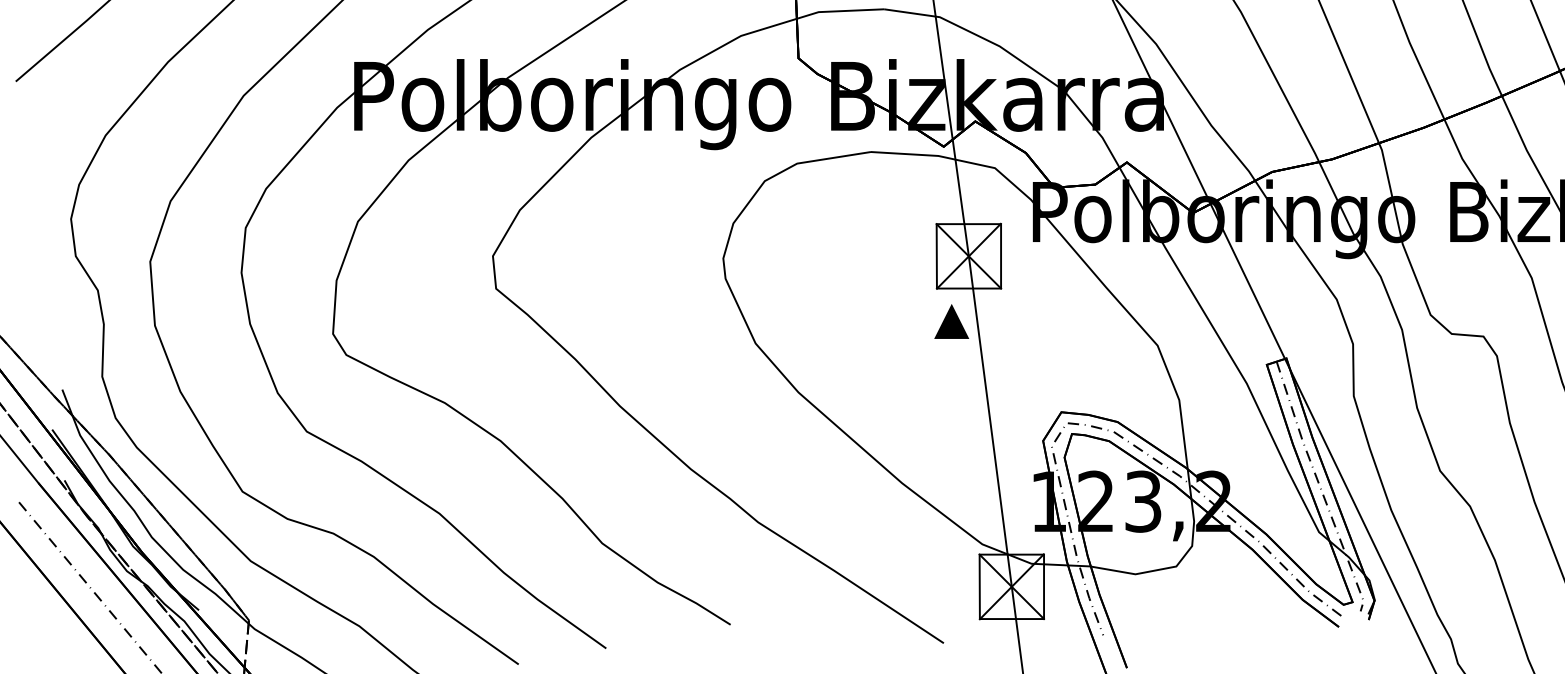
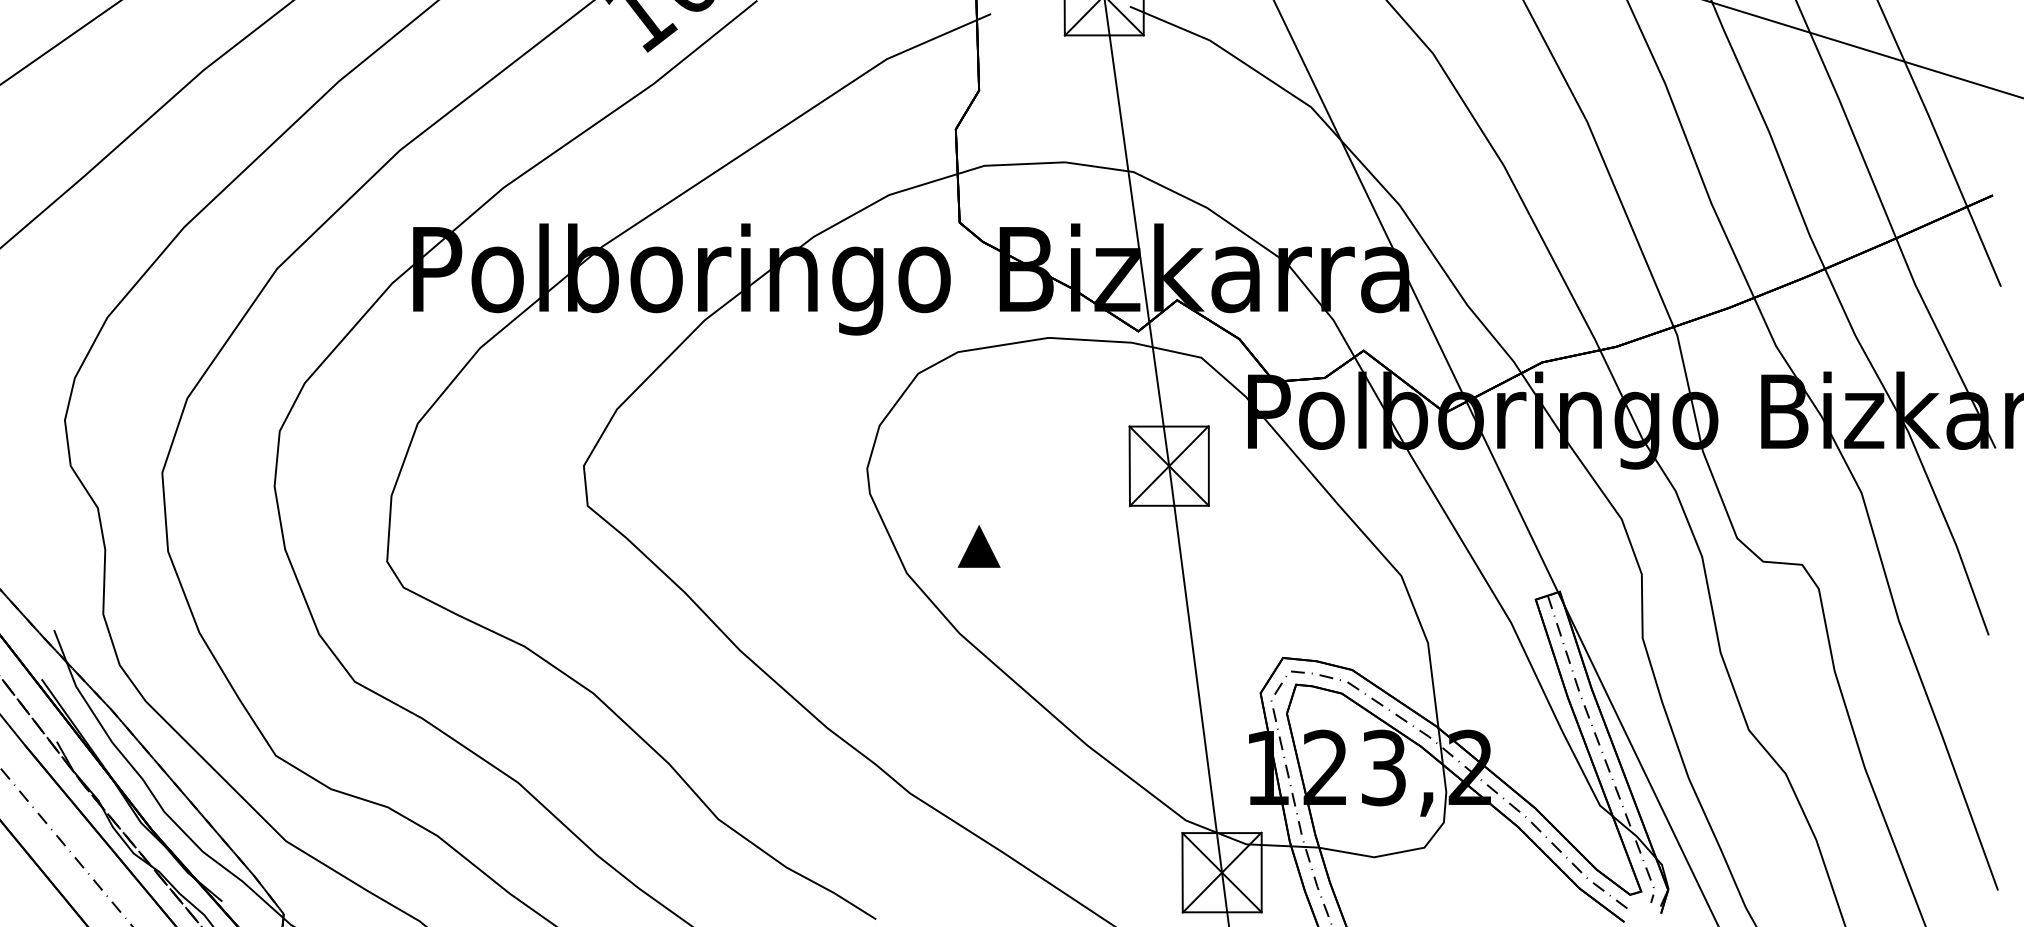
part: (951, 321) -> (978, 546), moved

